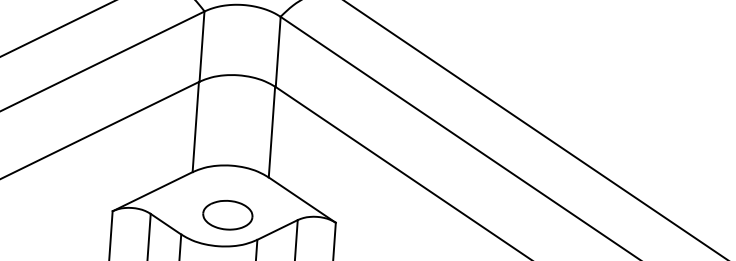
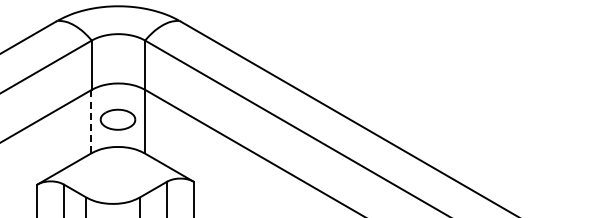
line: (196, 126) -> (91, 121), solid -> dashed
part: (227, 214) -> (117, 119), moved

